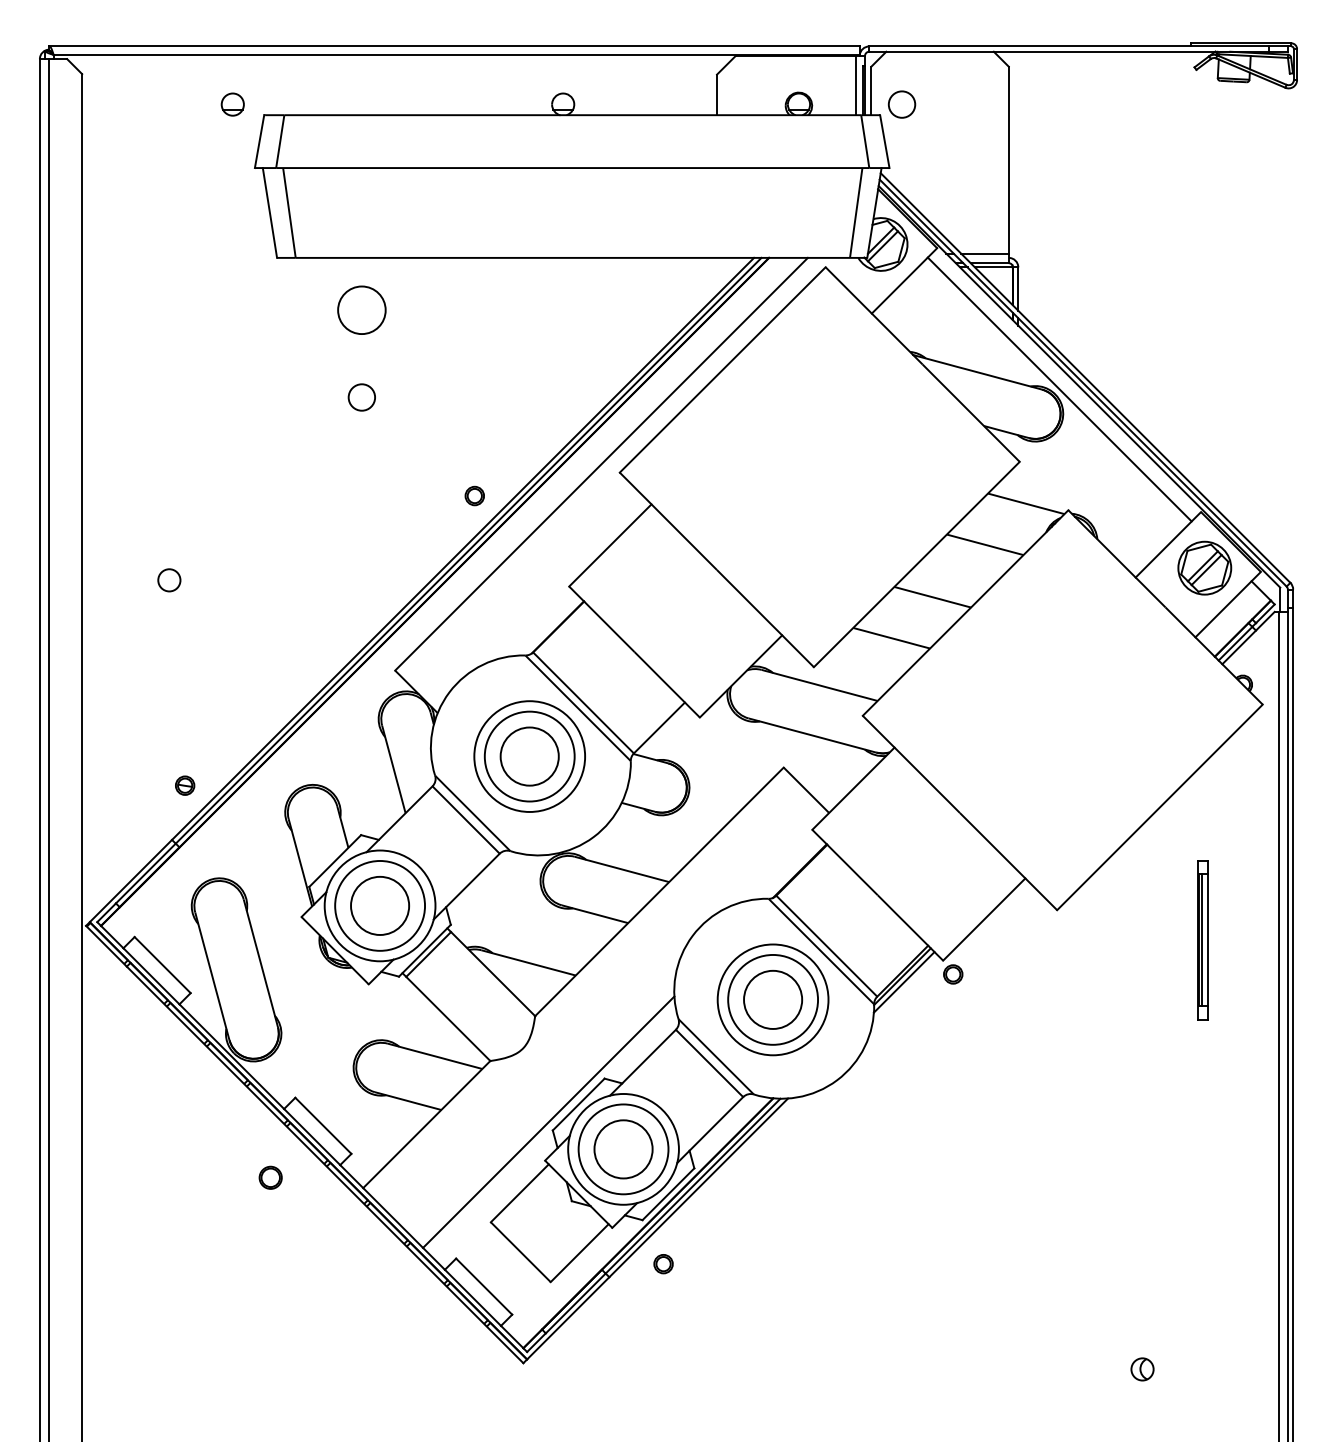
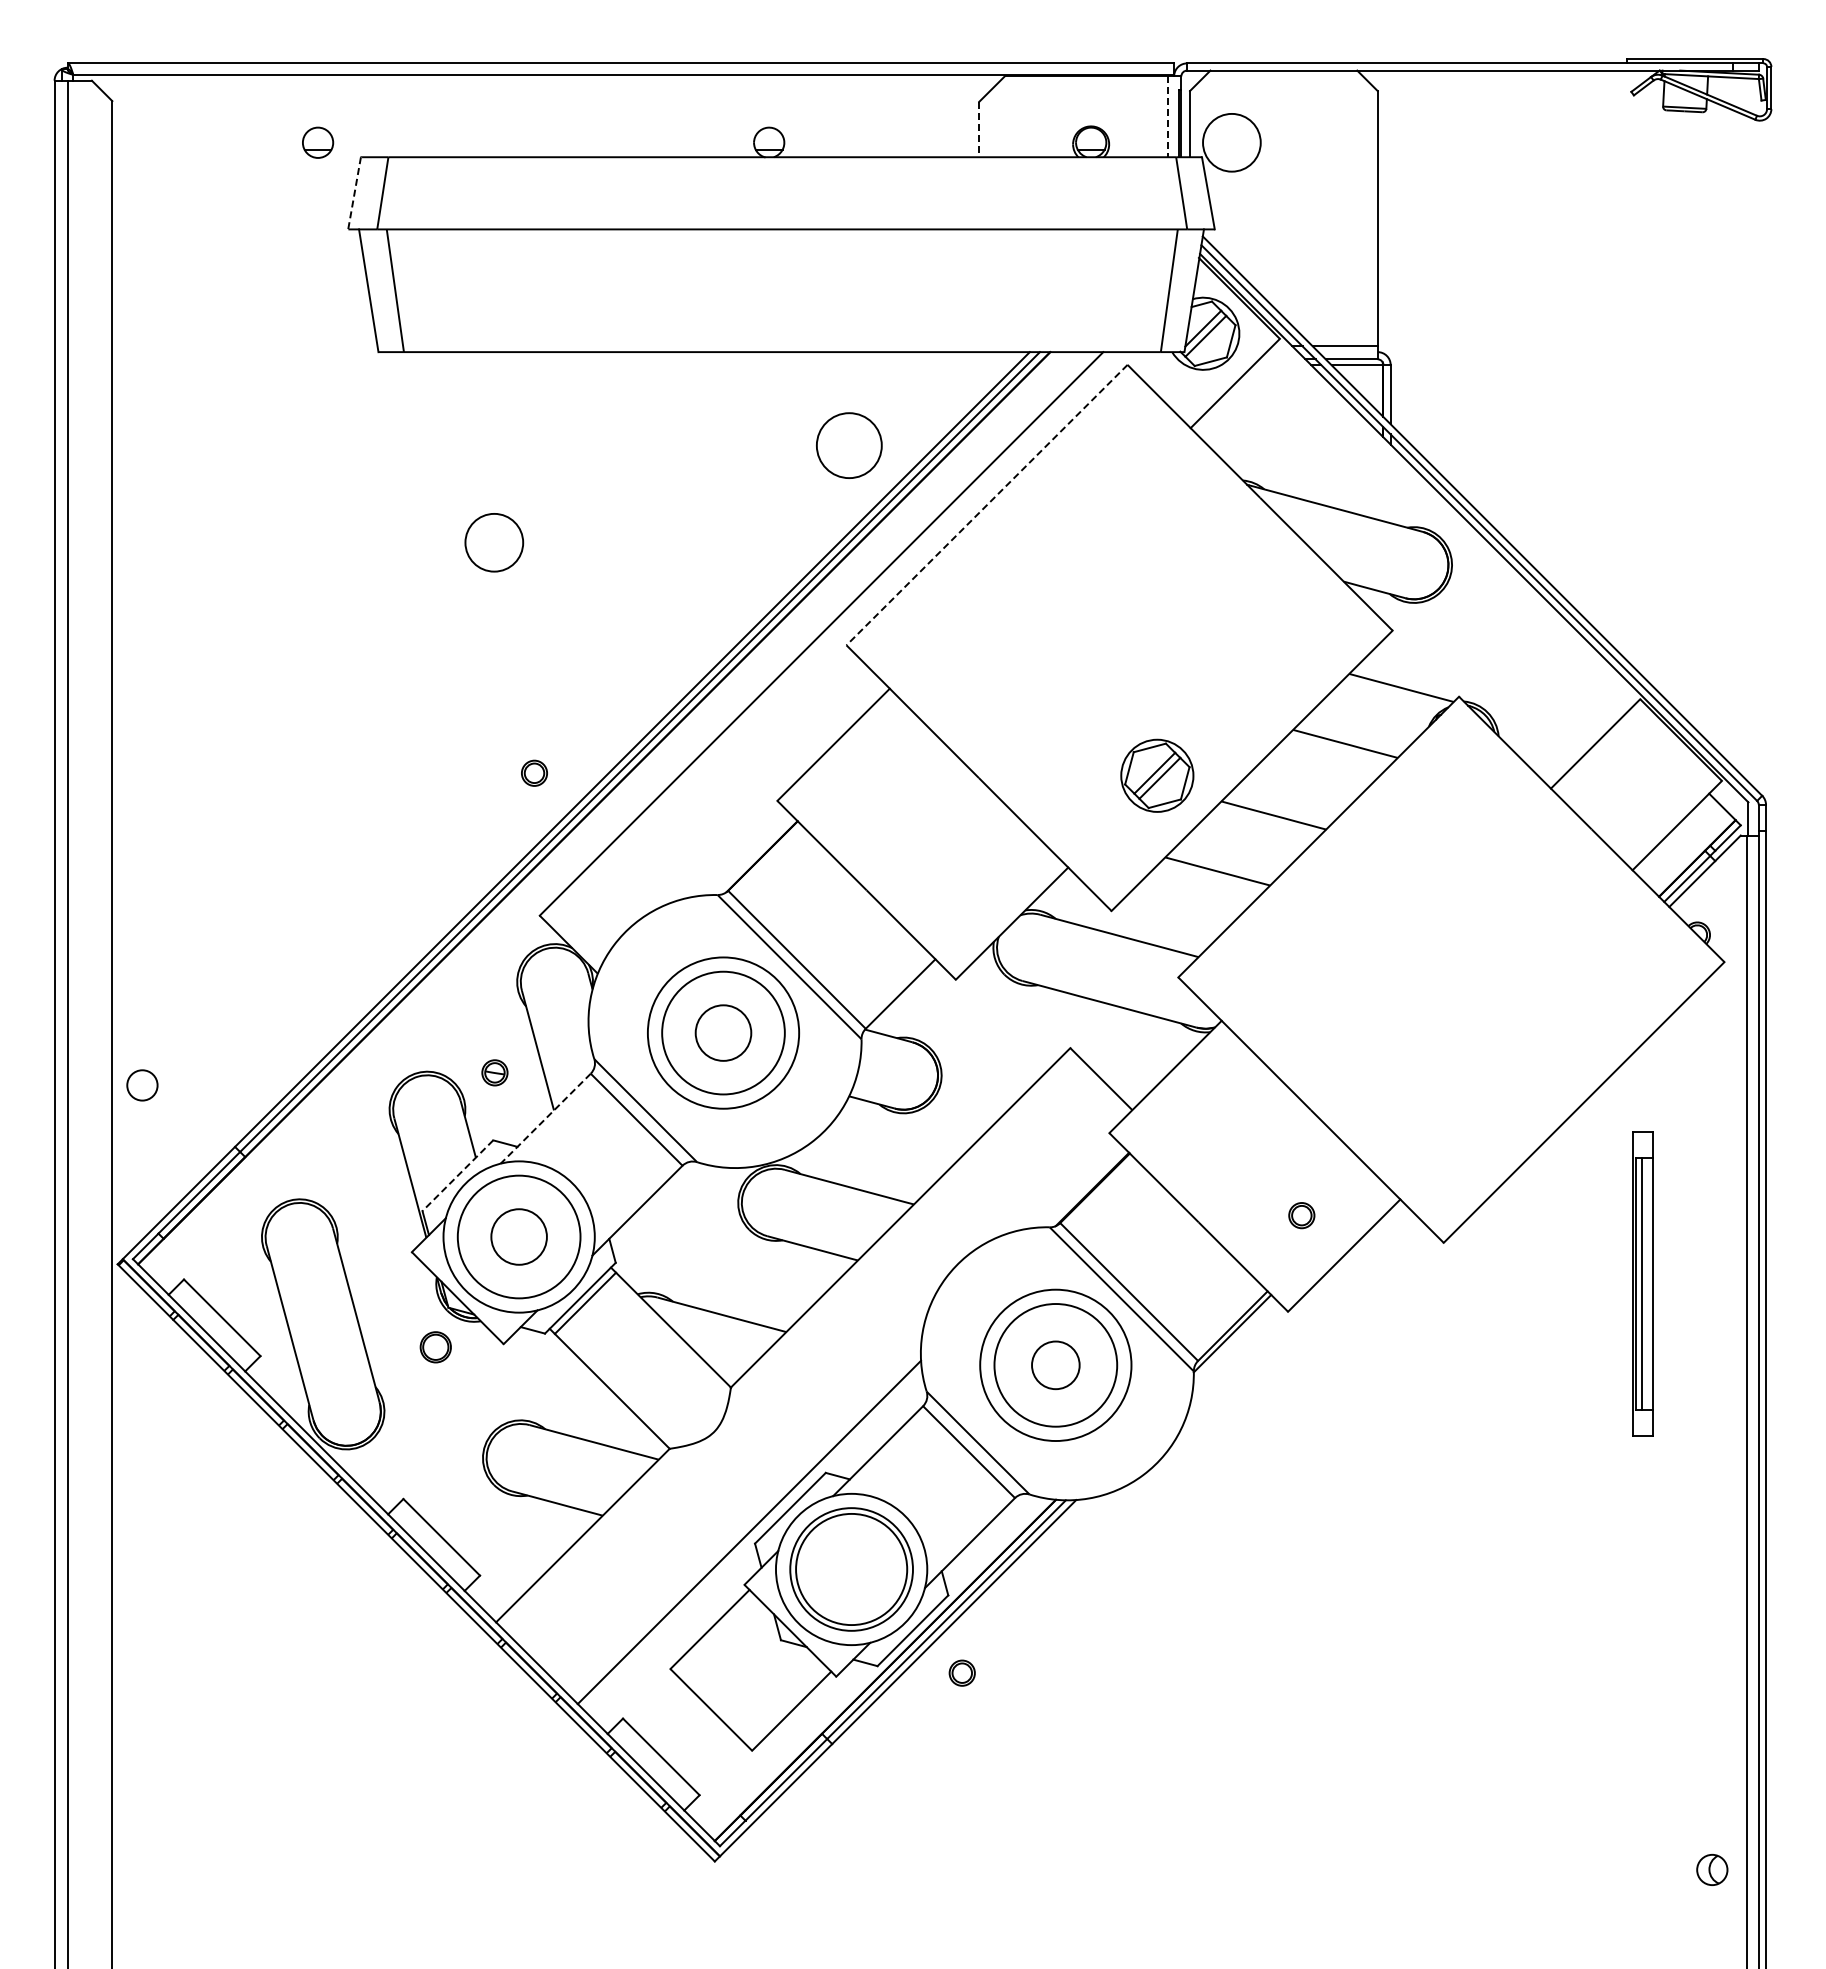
line: (855, 86) -> (1168, 117), solid -> dashed
line: (717, 94) -> (979, 129), solid -> dashed
circle: (901, 104) -> (1231, 142), size x1.6
line: (259, 141) -> (354, 193), solid -> dashed
circle: (362, 310) -> (849, 445), moved
line: (723, 370) -> (987, 505), solid -> dashed
line: (1059, 389) -> (1447, 531), removed
circle: (362, 397) -> (494, 542), size x1.6
part: (474, 495) -> (534, 772), moved
part: (1204, 567) -> (1157, 775), moved
circle: (169, 580) -> (142, 1085), moved
circle: (529, 756) -> (723, 1032), size x0.7
part: (184, 785) -> (494, 1072), moved
line: (399, 819) -> (545, 1118), solid -> dashed
line: (334, 861) -> (457, 1176), solid -> dashed
circle: (379, 905) -> (518, 1236), size x0.7
part: (1202, 939) -> (1642, 1283), size x1.4
part: (952, 974) -> (1301, 1215), moved
line: (903, 982) -> (1234, 1341), removed
circle: (772, 1000) -> (1055, 1365), size x0.6
circle: (623, 1149) -> (851, 1569), size x1.4
part: (270, 1177) -> (435, 1347), moved
part: (663, 1263) -> (961, 1672), moved
part: (1142, 1369) -> (1712, 1869), moved

